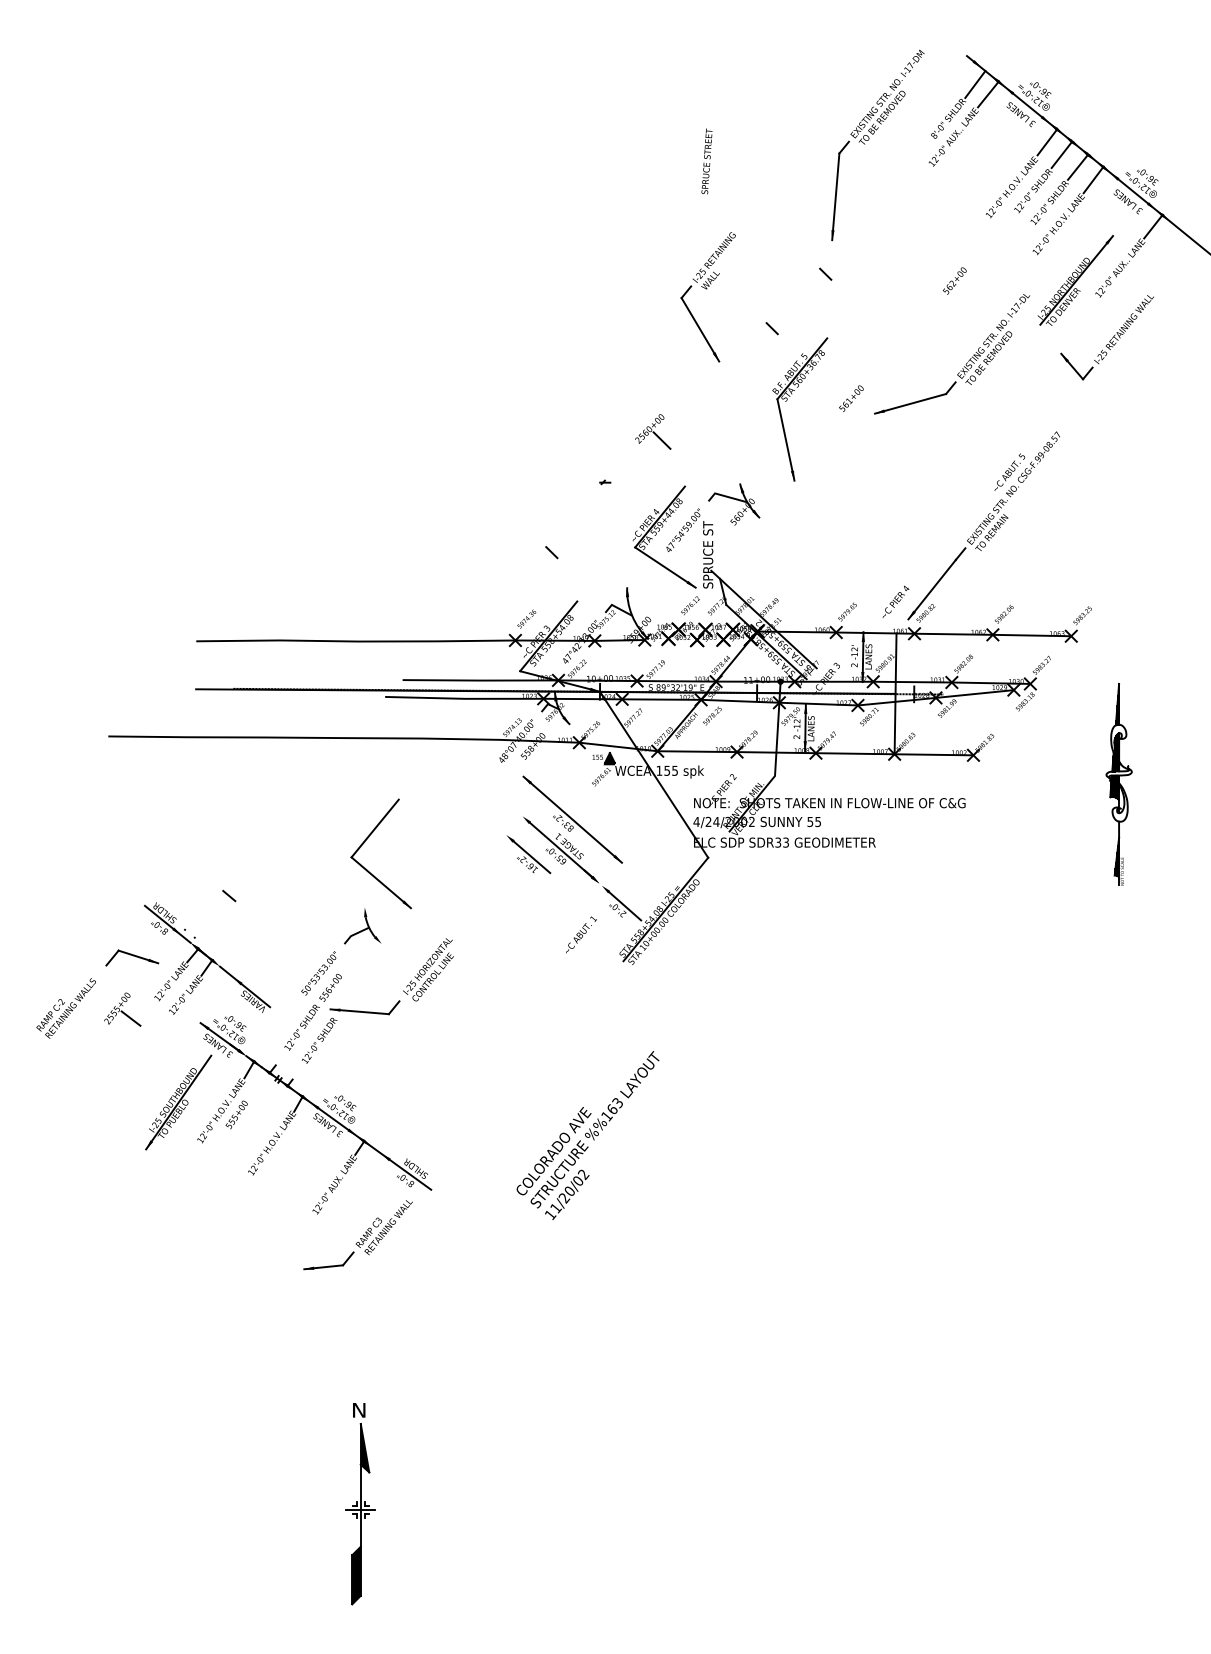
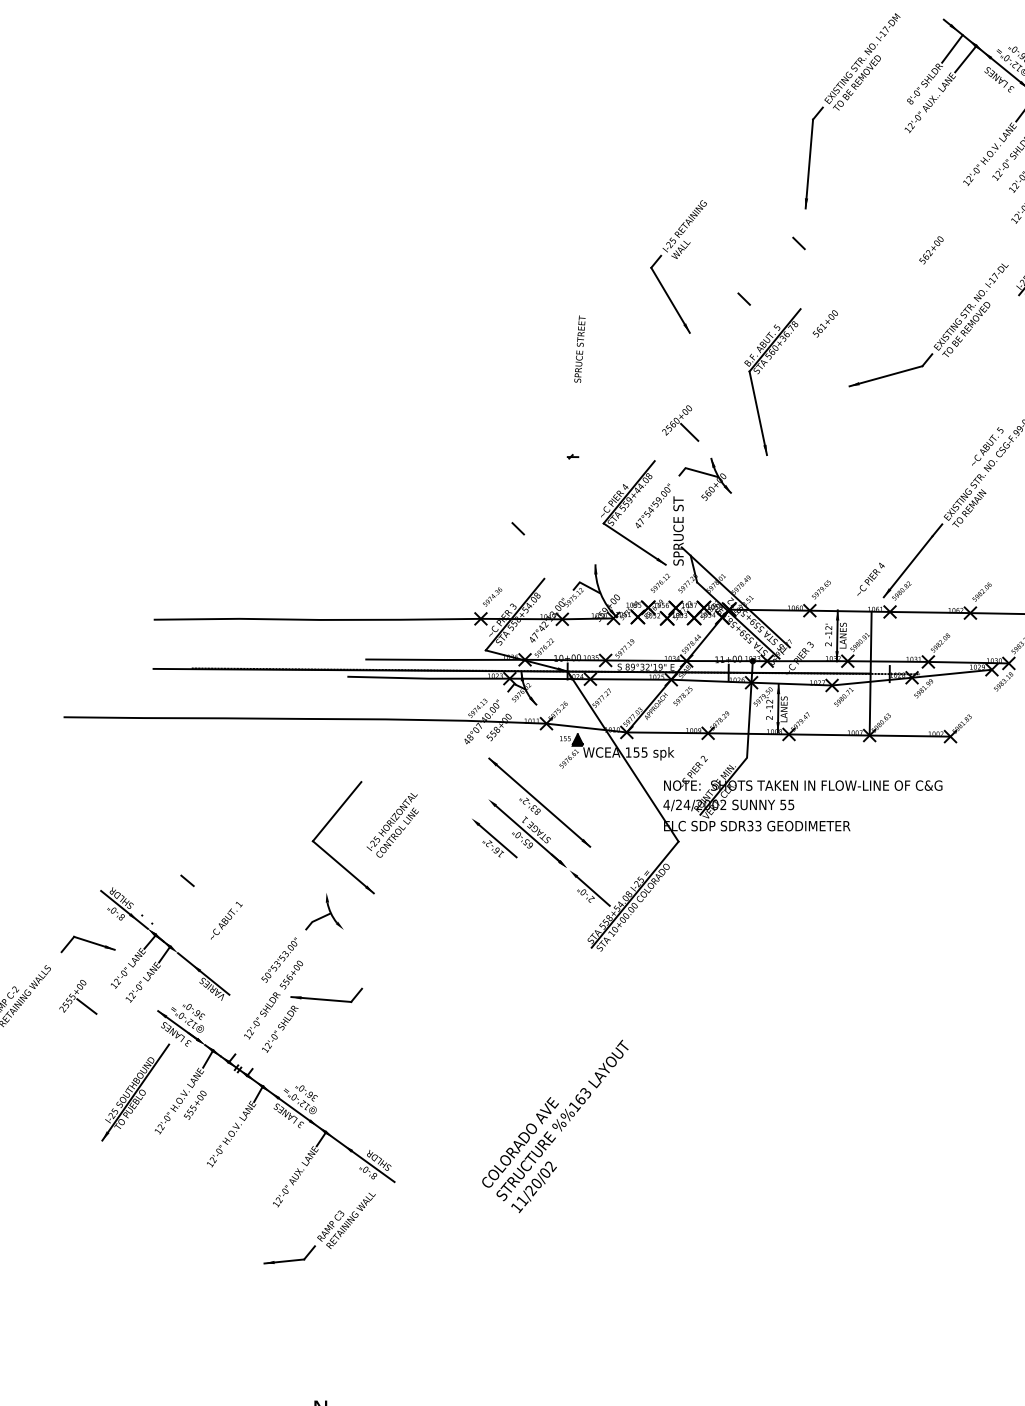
text: (706, 161) -> (579, 349), moved
text: (851, 398) -> (825, 323), moved
part: (653, 431) -> (680, 423), moved
text: (581, 934) -> (226, 920), moved
text: (428, 969) -> (392, 824), moved

